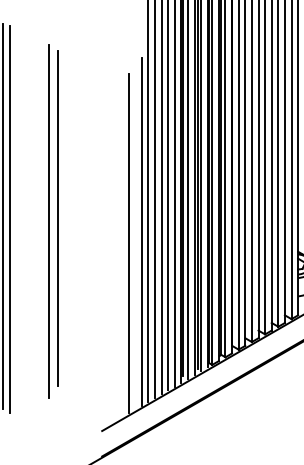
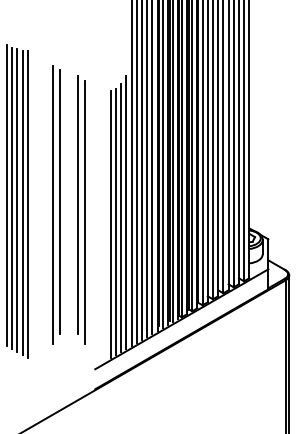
line: (15, 221) -> (27, 204), added
line: (80, 221) -> (78, 204), added
line: (89, 231) -> (85, 212), added
line: (135, 239) -> (121, 218), added
line: (121, 246) -> (110, 224), added

